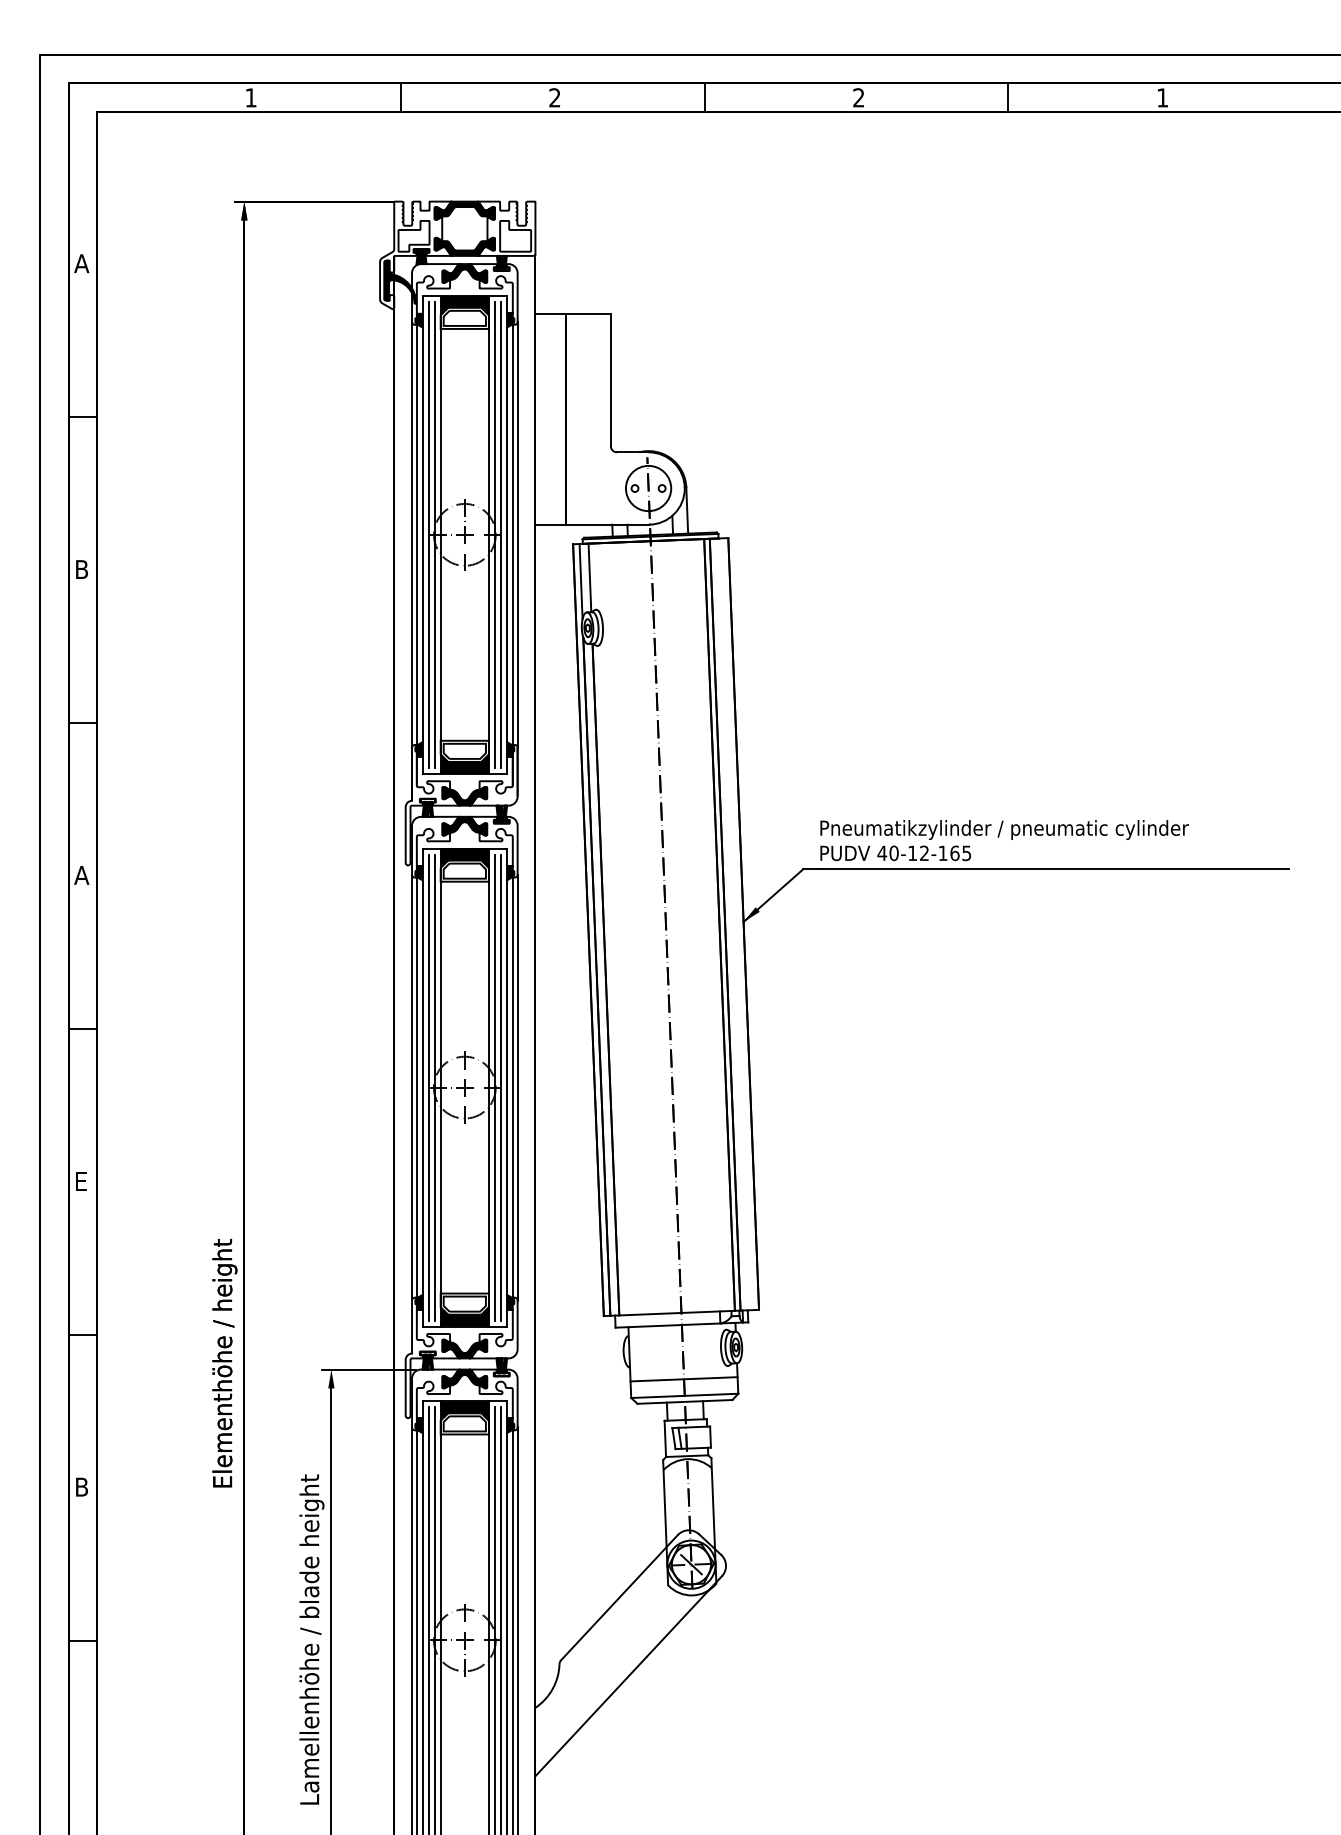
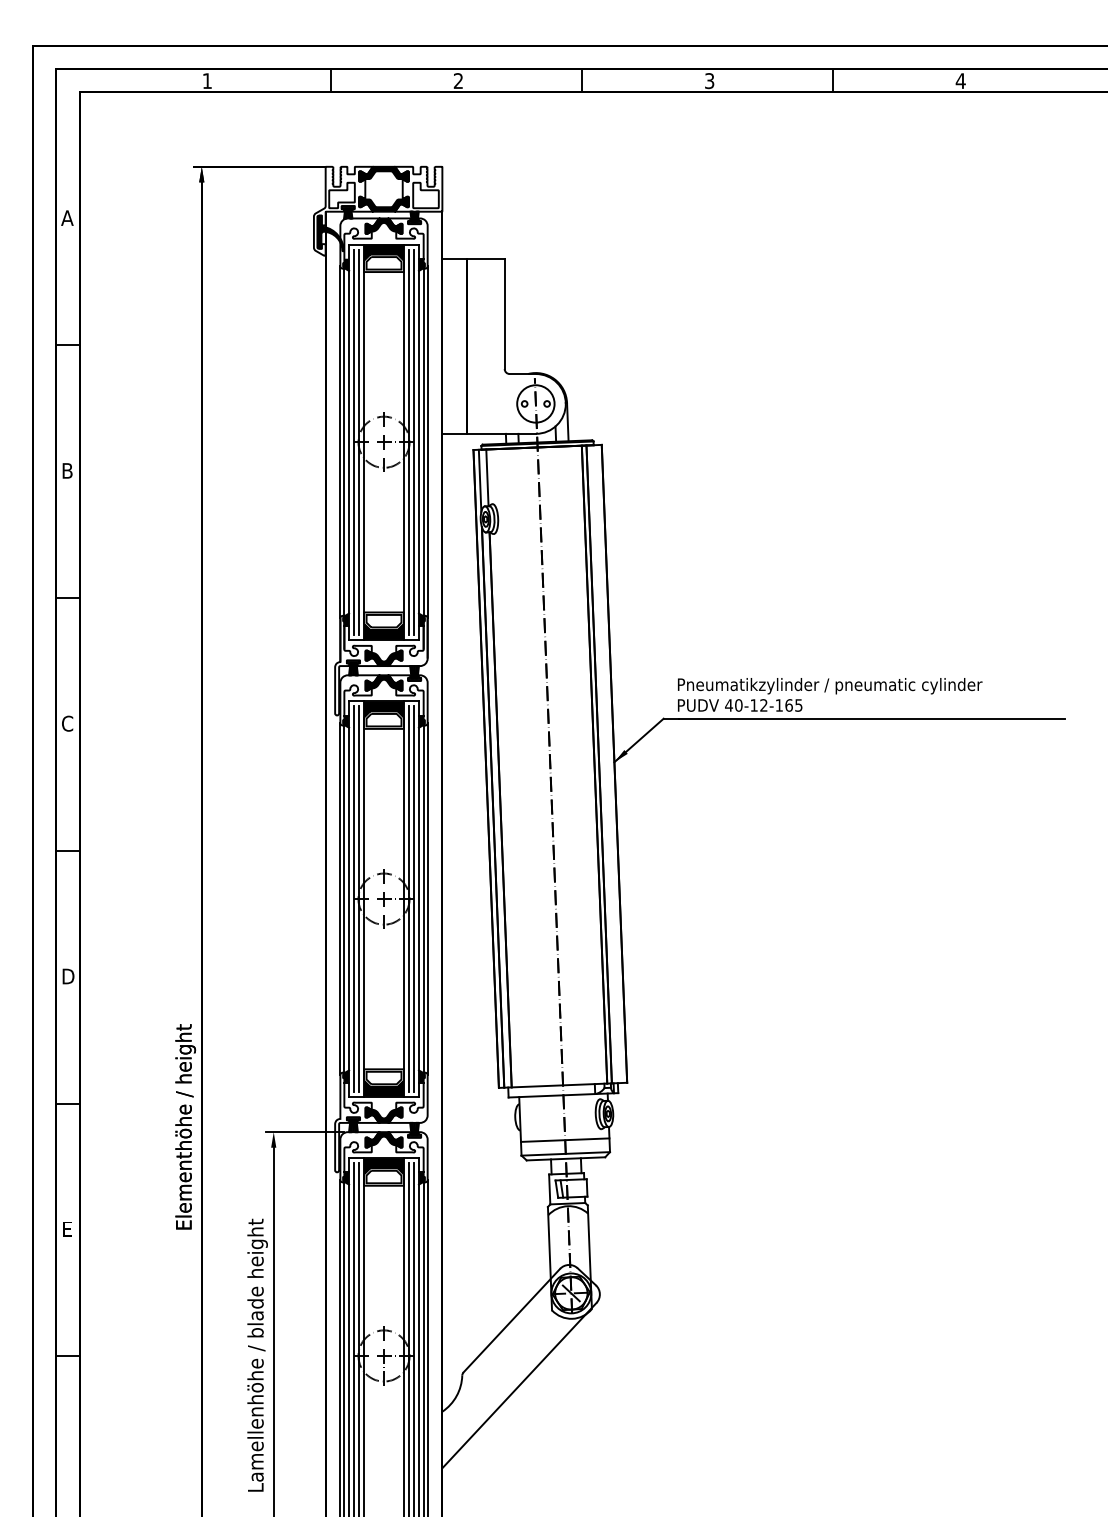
text: (858, 97) -> (709, 80), 2 -> 3
text: (1162, 97) -> (960, 80), 1 -> 4
text: (81, 875) -> (67, 723), A -> C
text: (83, 1180) -> (68, 975), E -> D
text: (82, 1486) -> (68, 1228), B -> E

